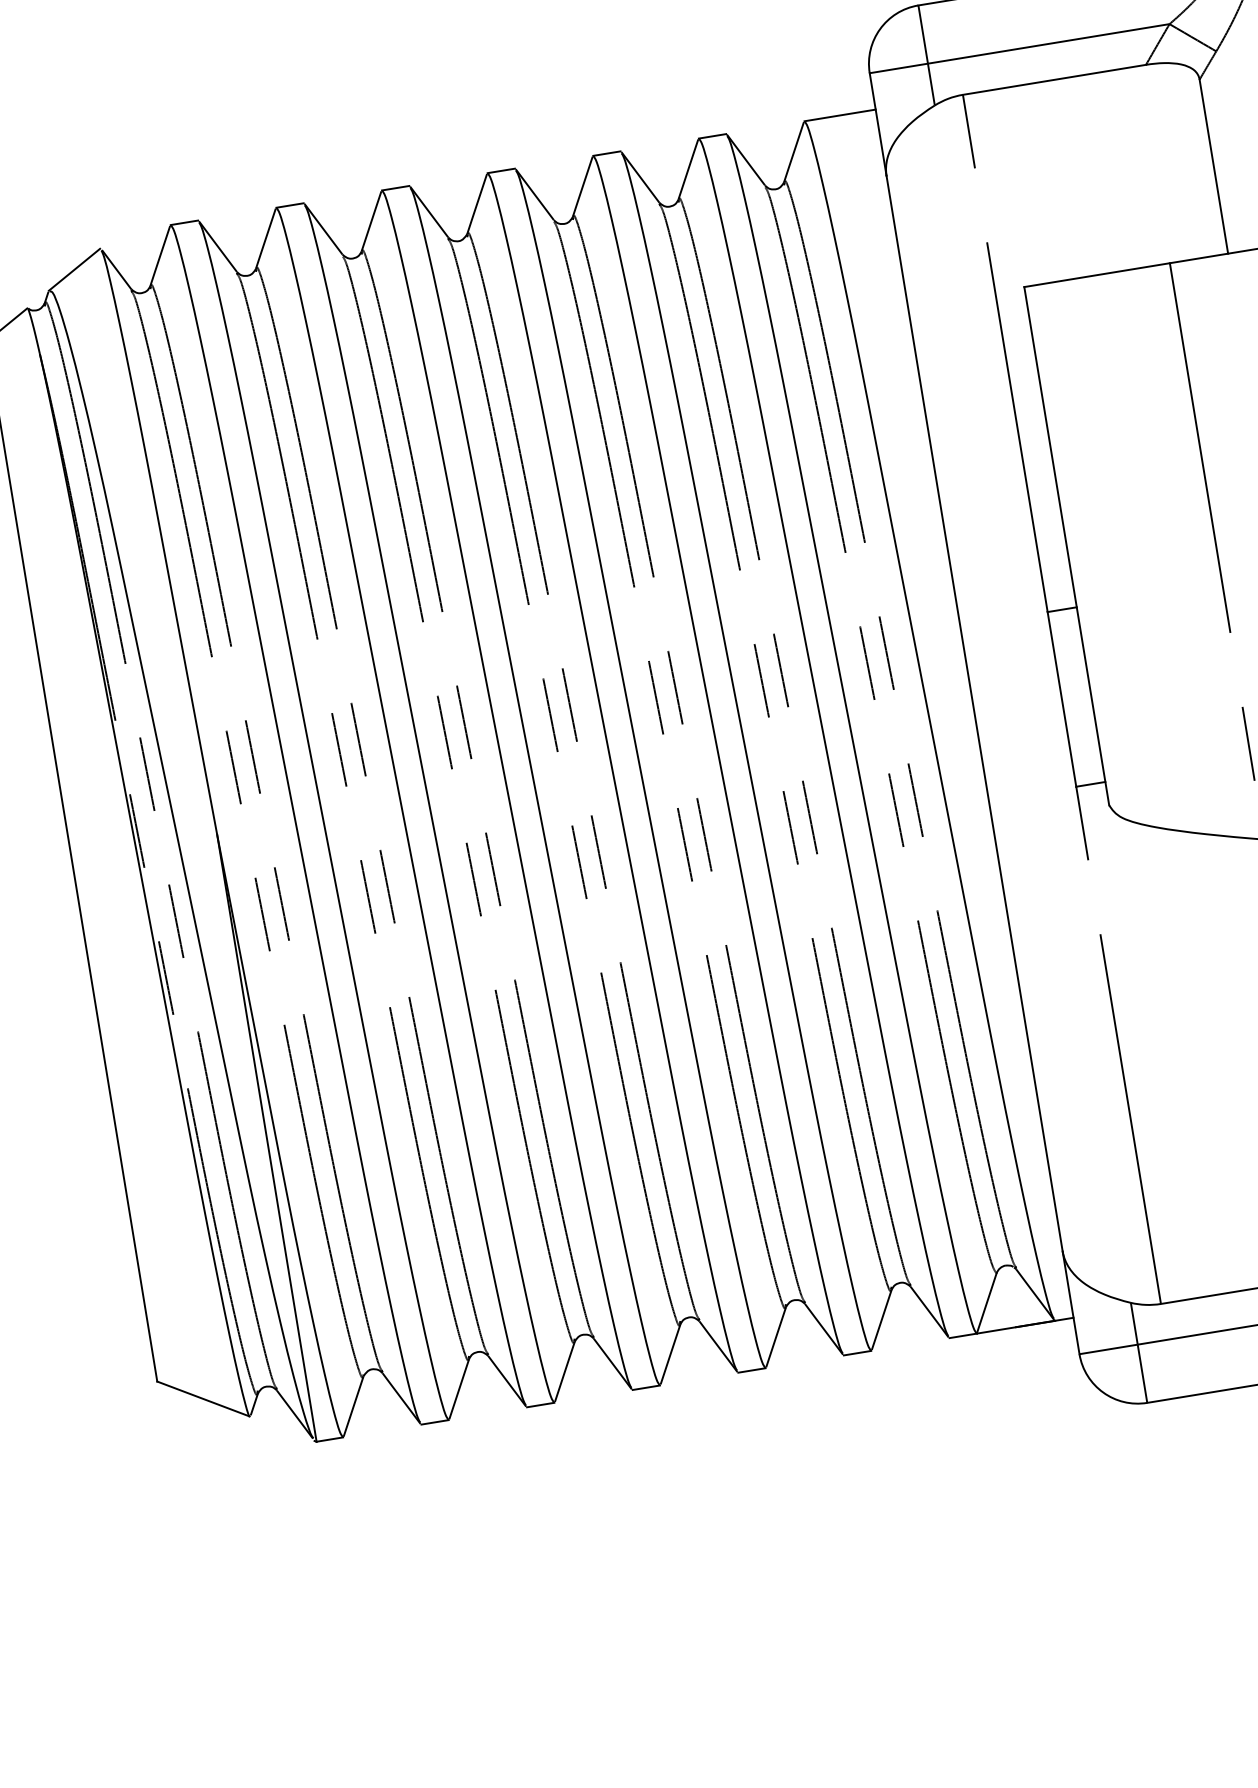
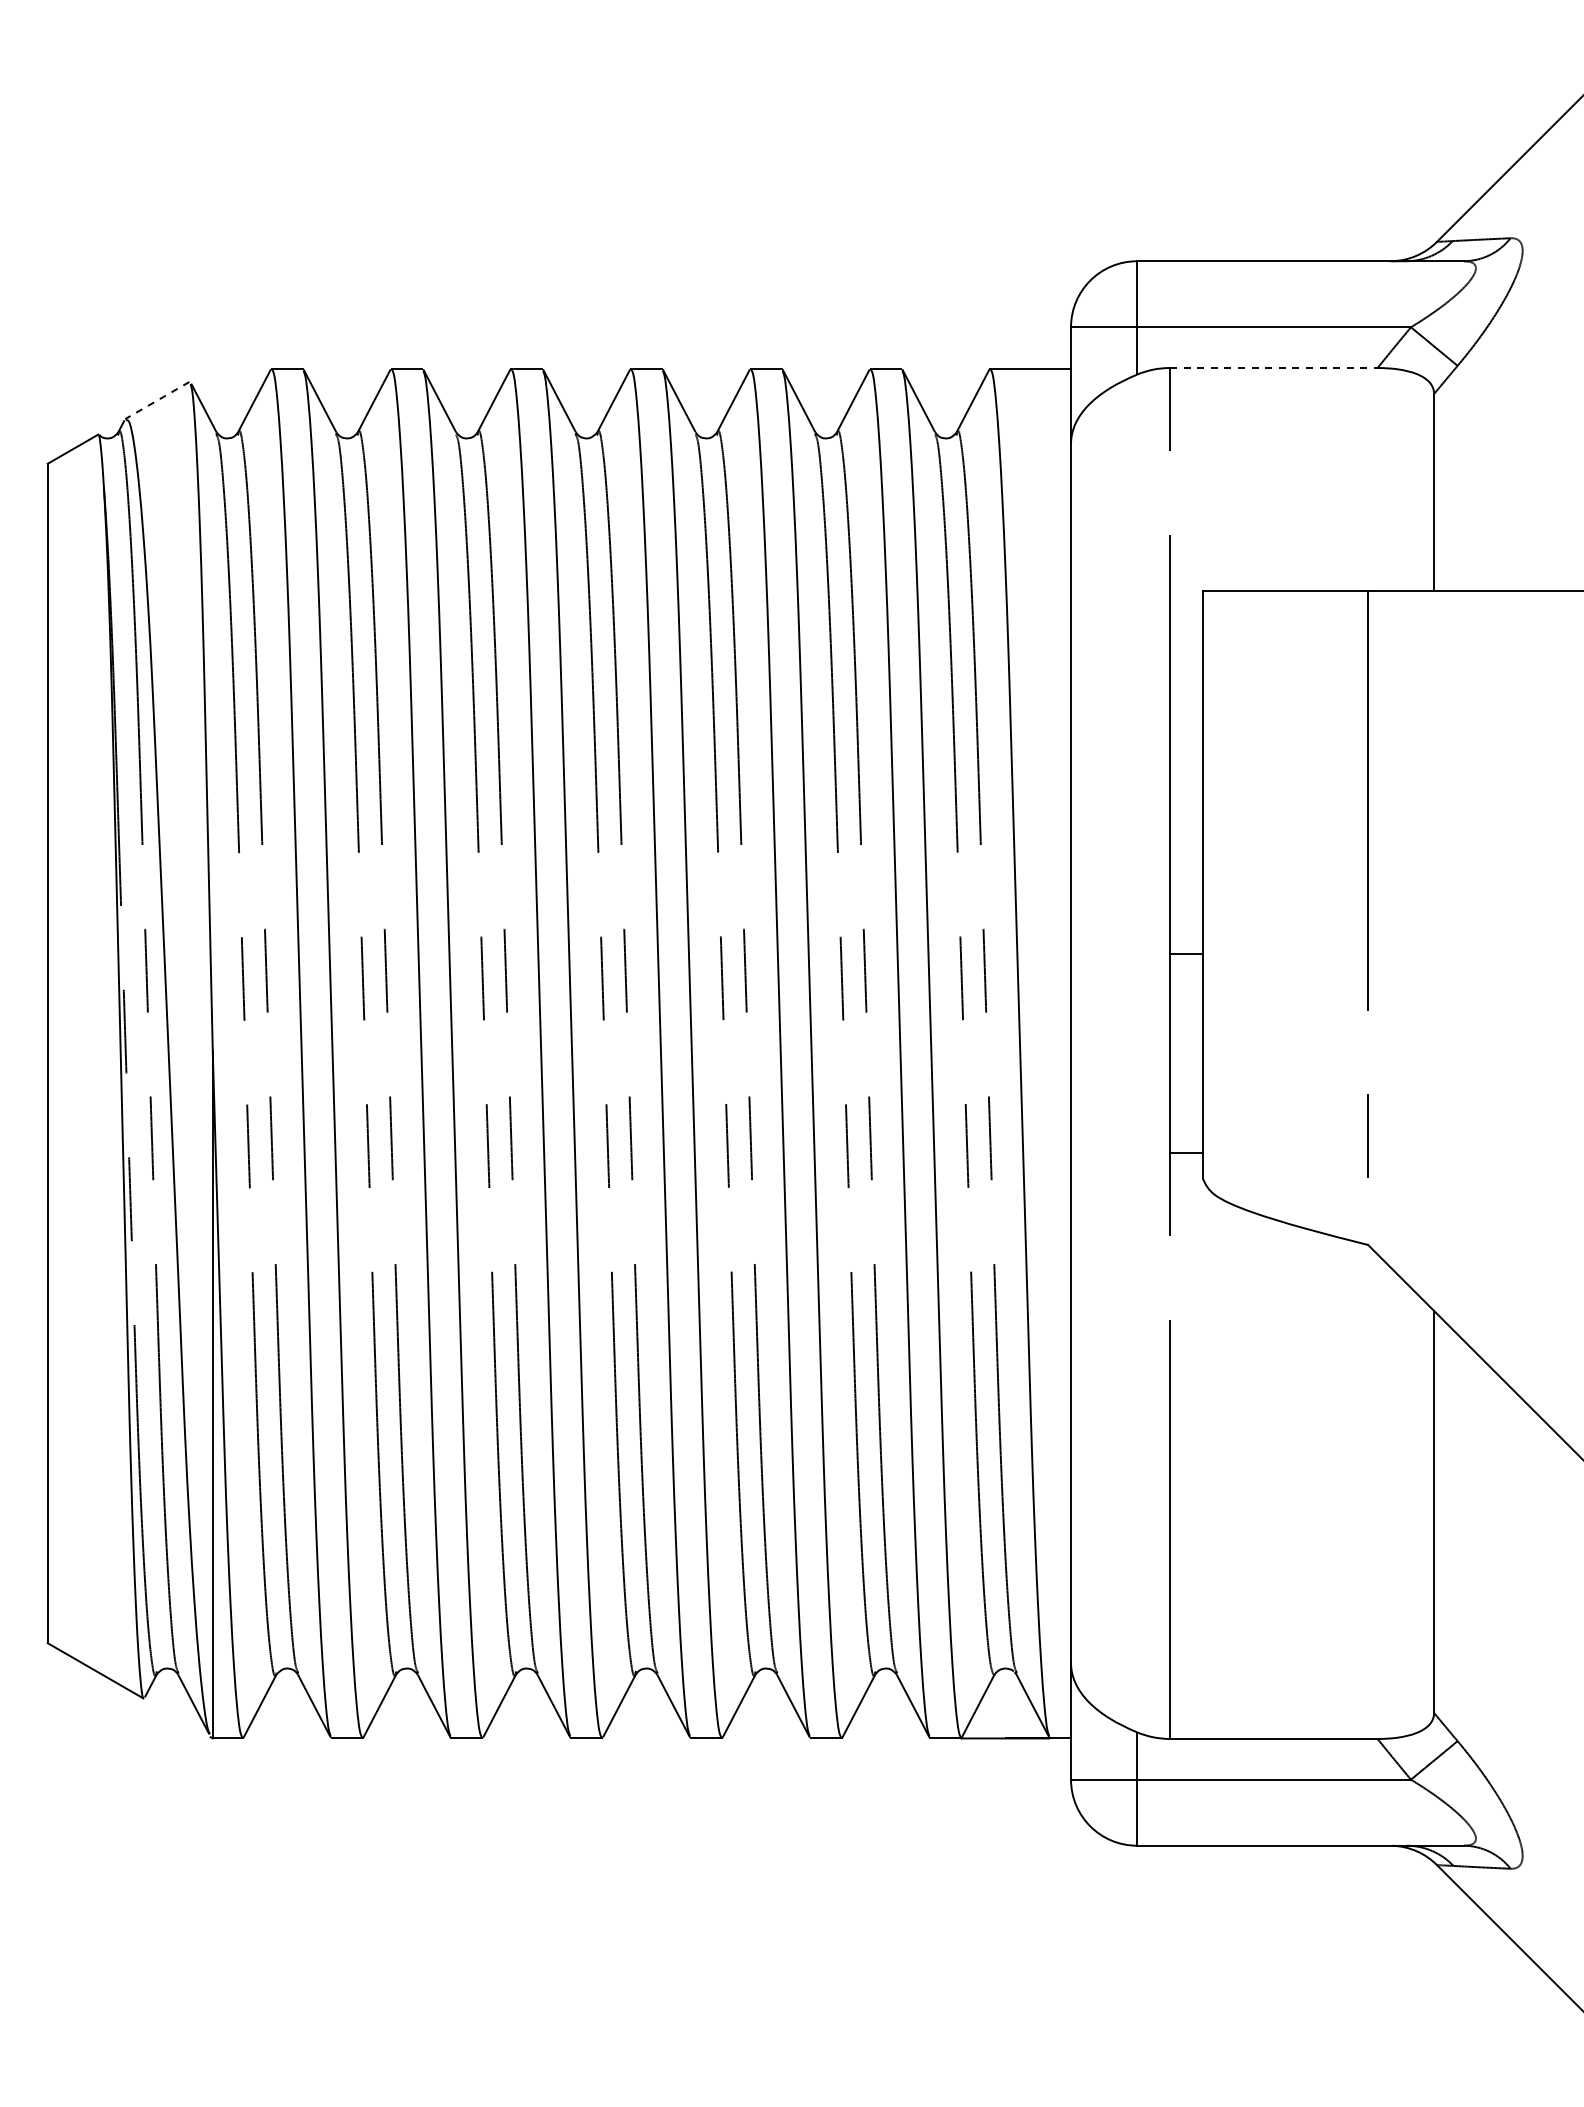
line: (1054, 80) -> (1273, 368), solid -> dashed
line: (73, 269) -> (156, 400), solid -> dashed

